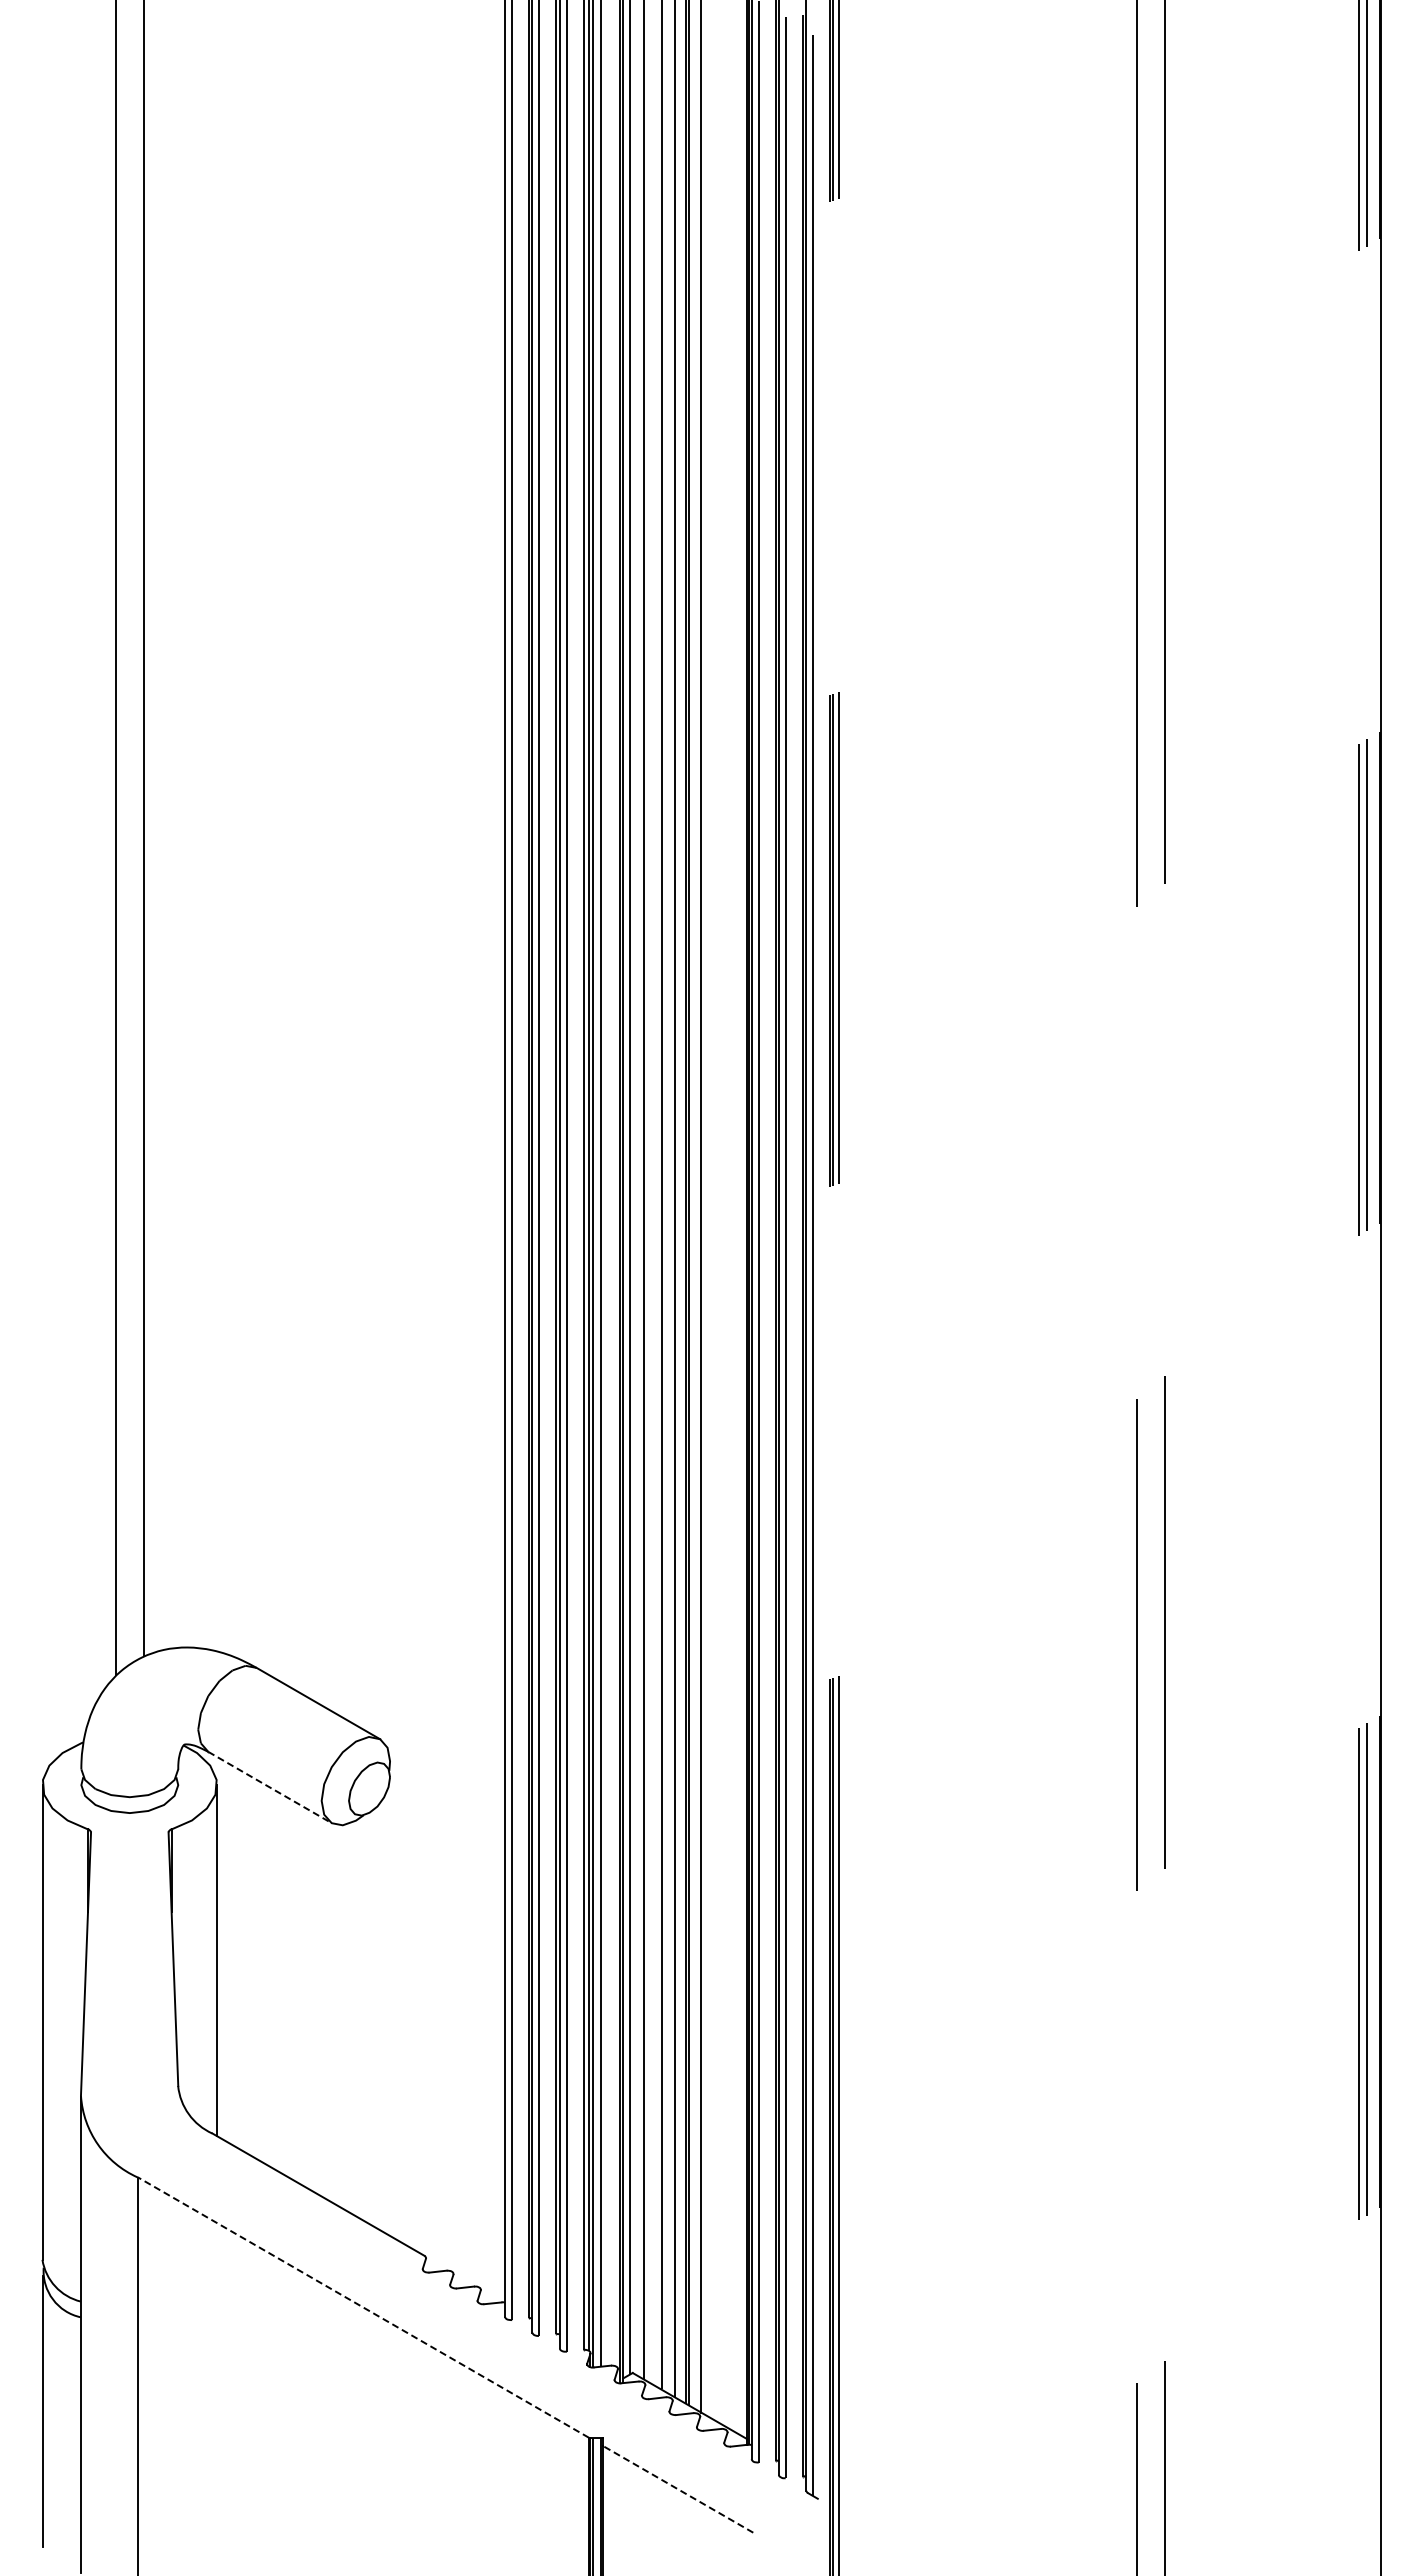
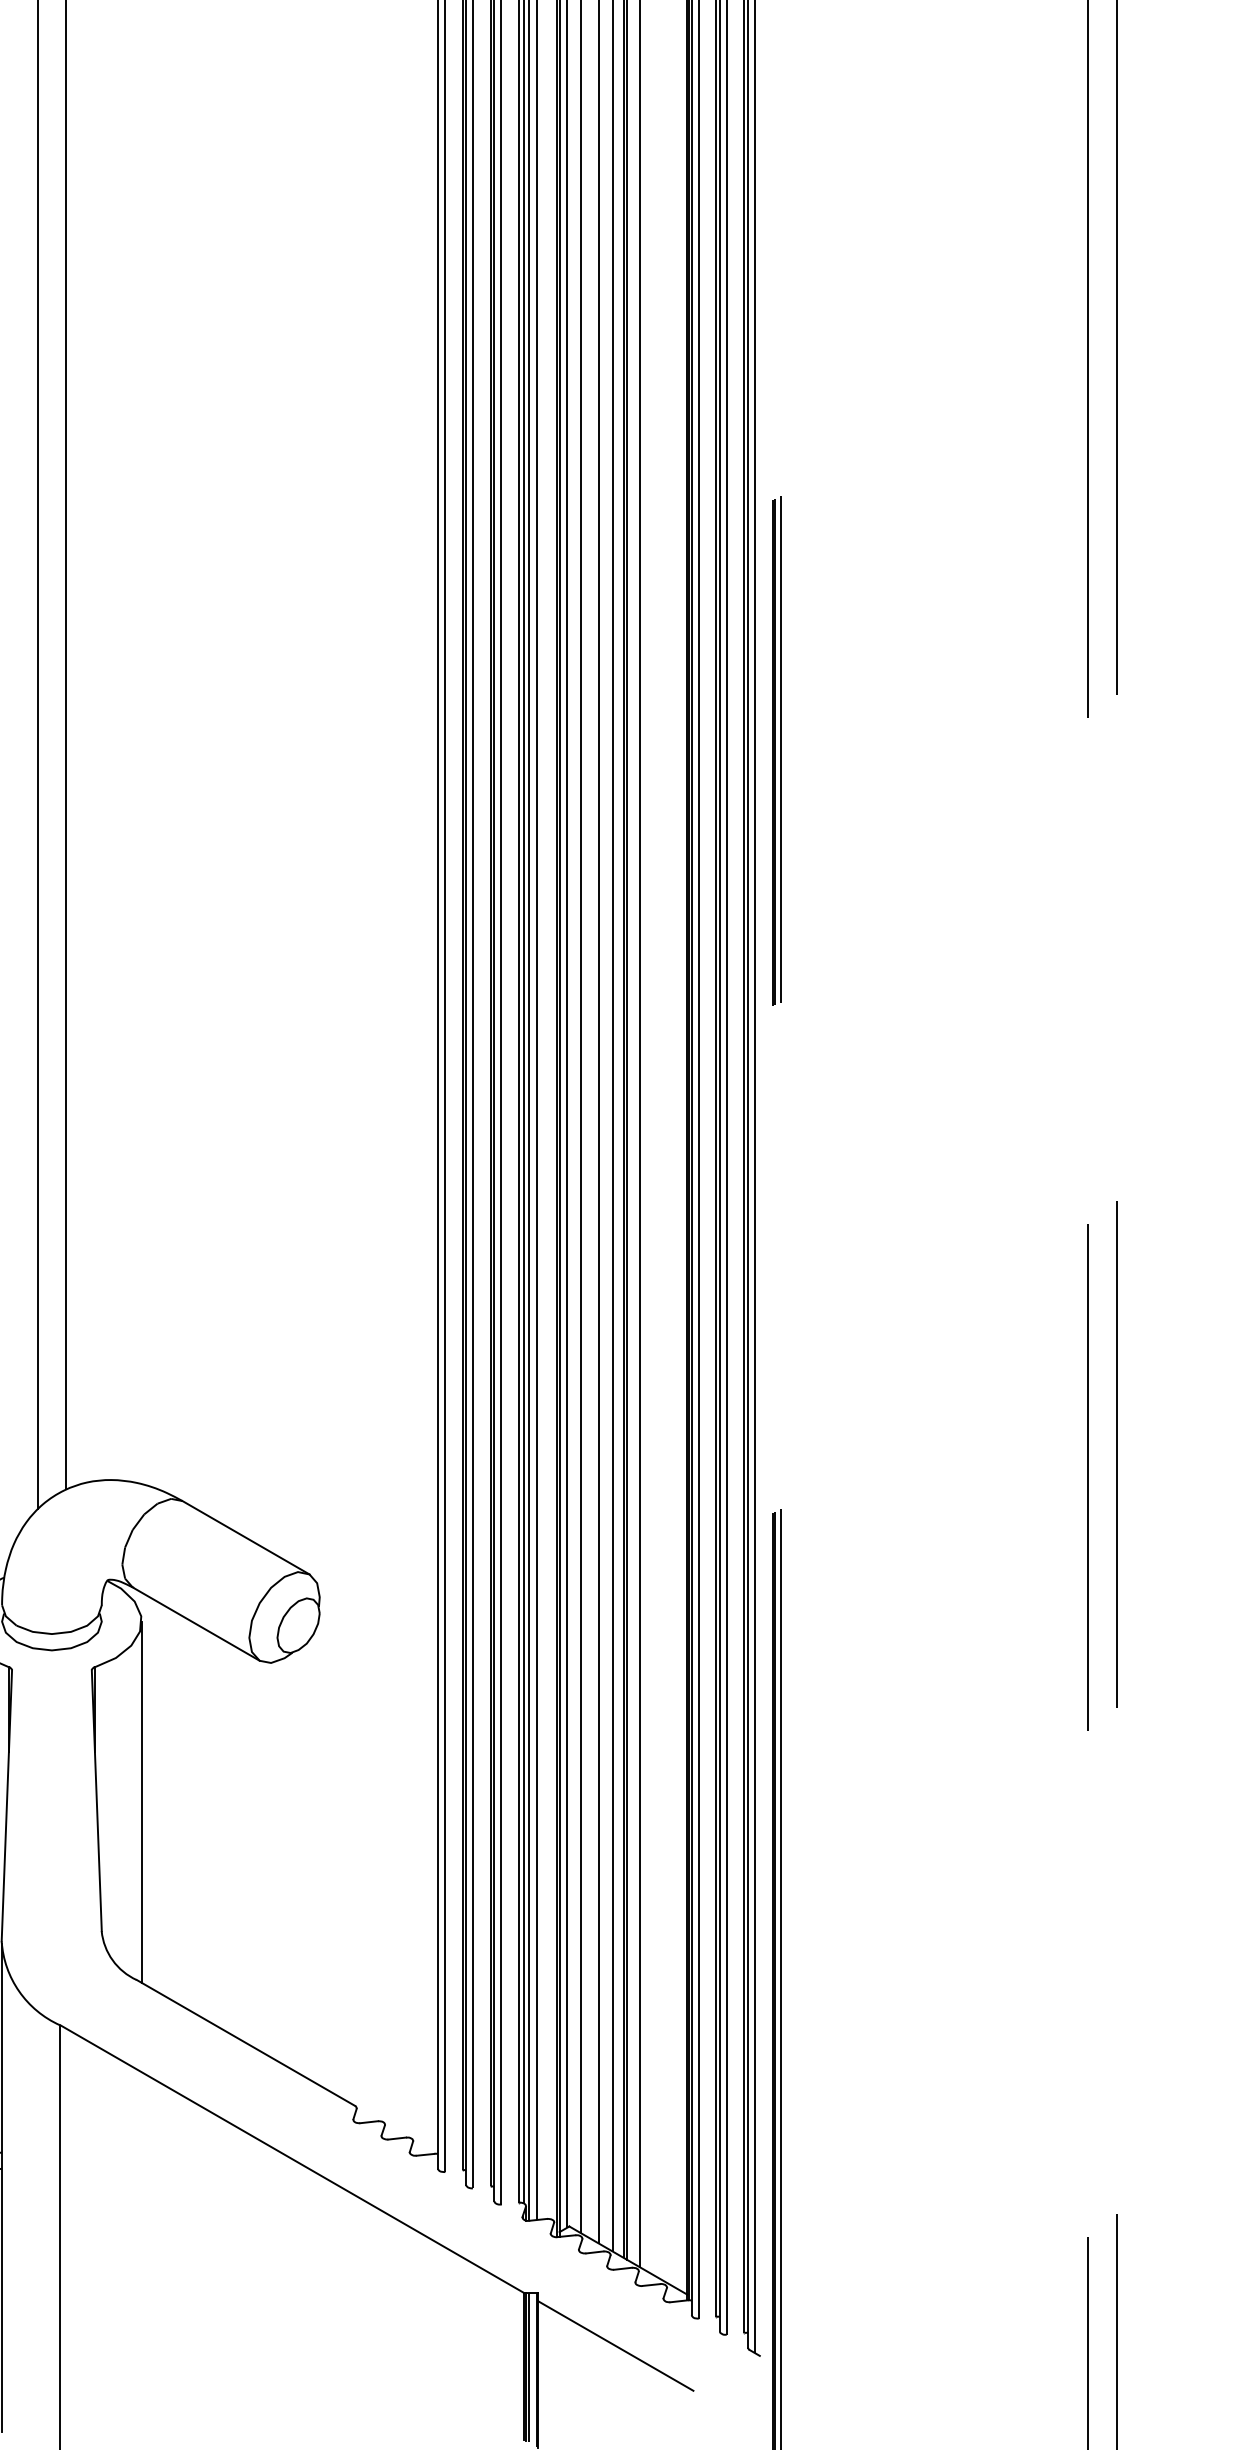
line: (270, 1787) -> (196, 1624), dashed -> solid
line: (362, 2307) -> (291, 2159), dashed -> solid
line: (677, 2488) -> (615, 2345), dashed -> solid

